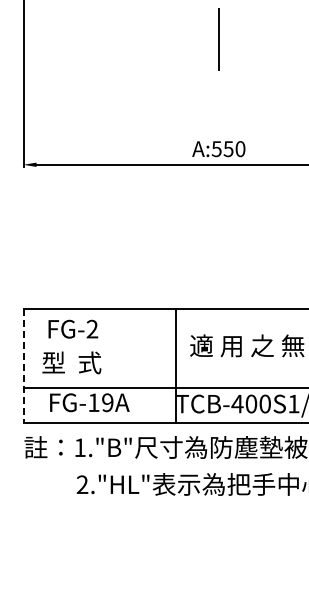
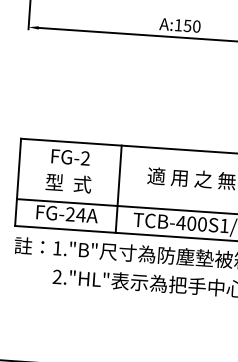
text: (216, 149) -> (178, 25), A:550 -> A:150
text: (73, 328) -> (70, 156), moved
text: (71, 362) -> (68, 183), moved
line: (176, 365) -> (119, 188), moved
line: (23, 366) -> (18, 182), dashed -> solid
text: (100, 402) -> (75, 214), FG-19A -> FG-24A

